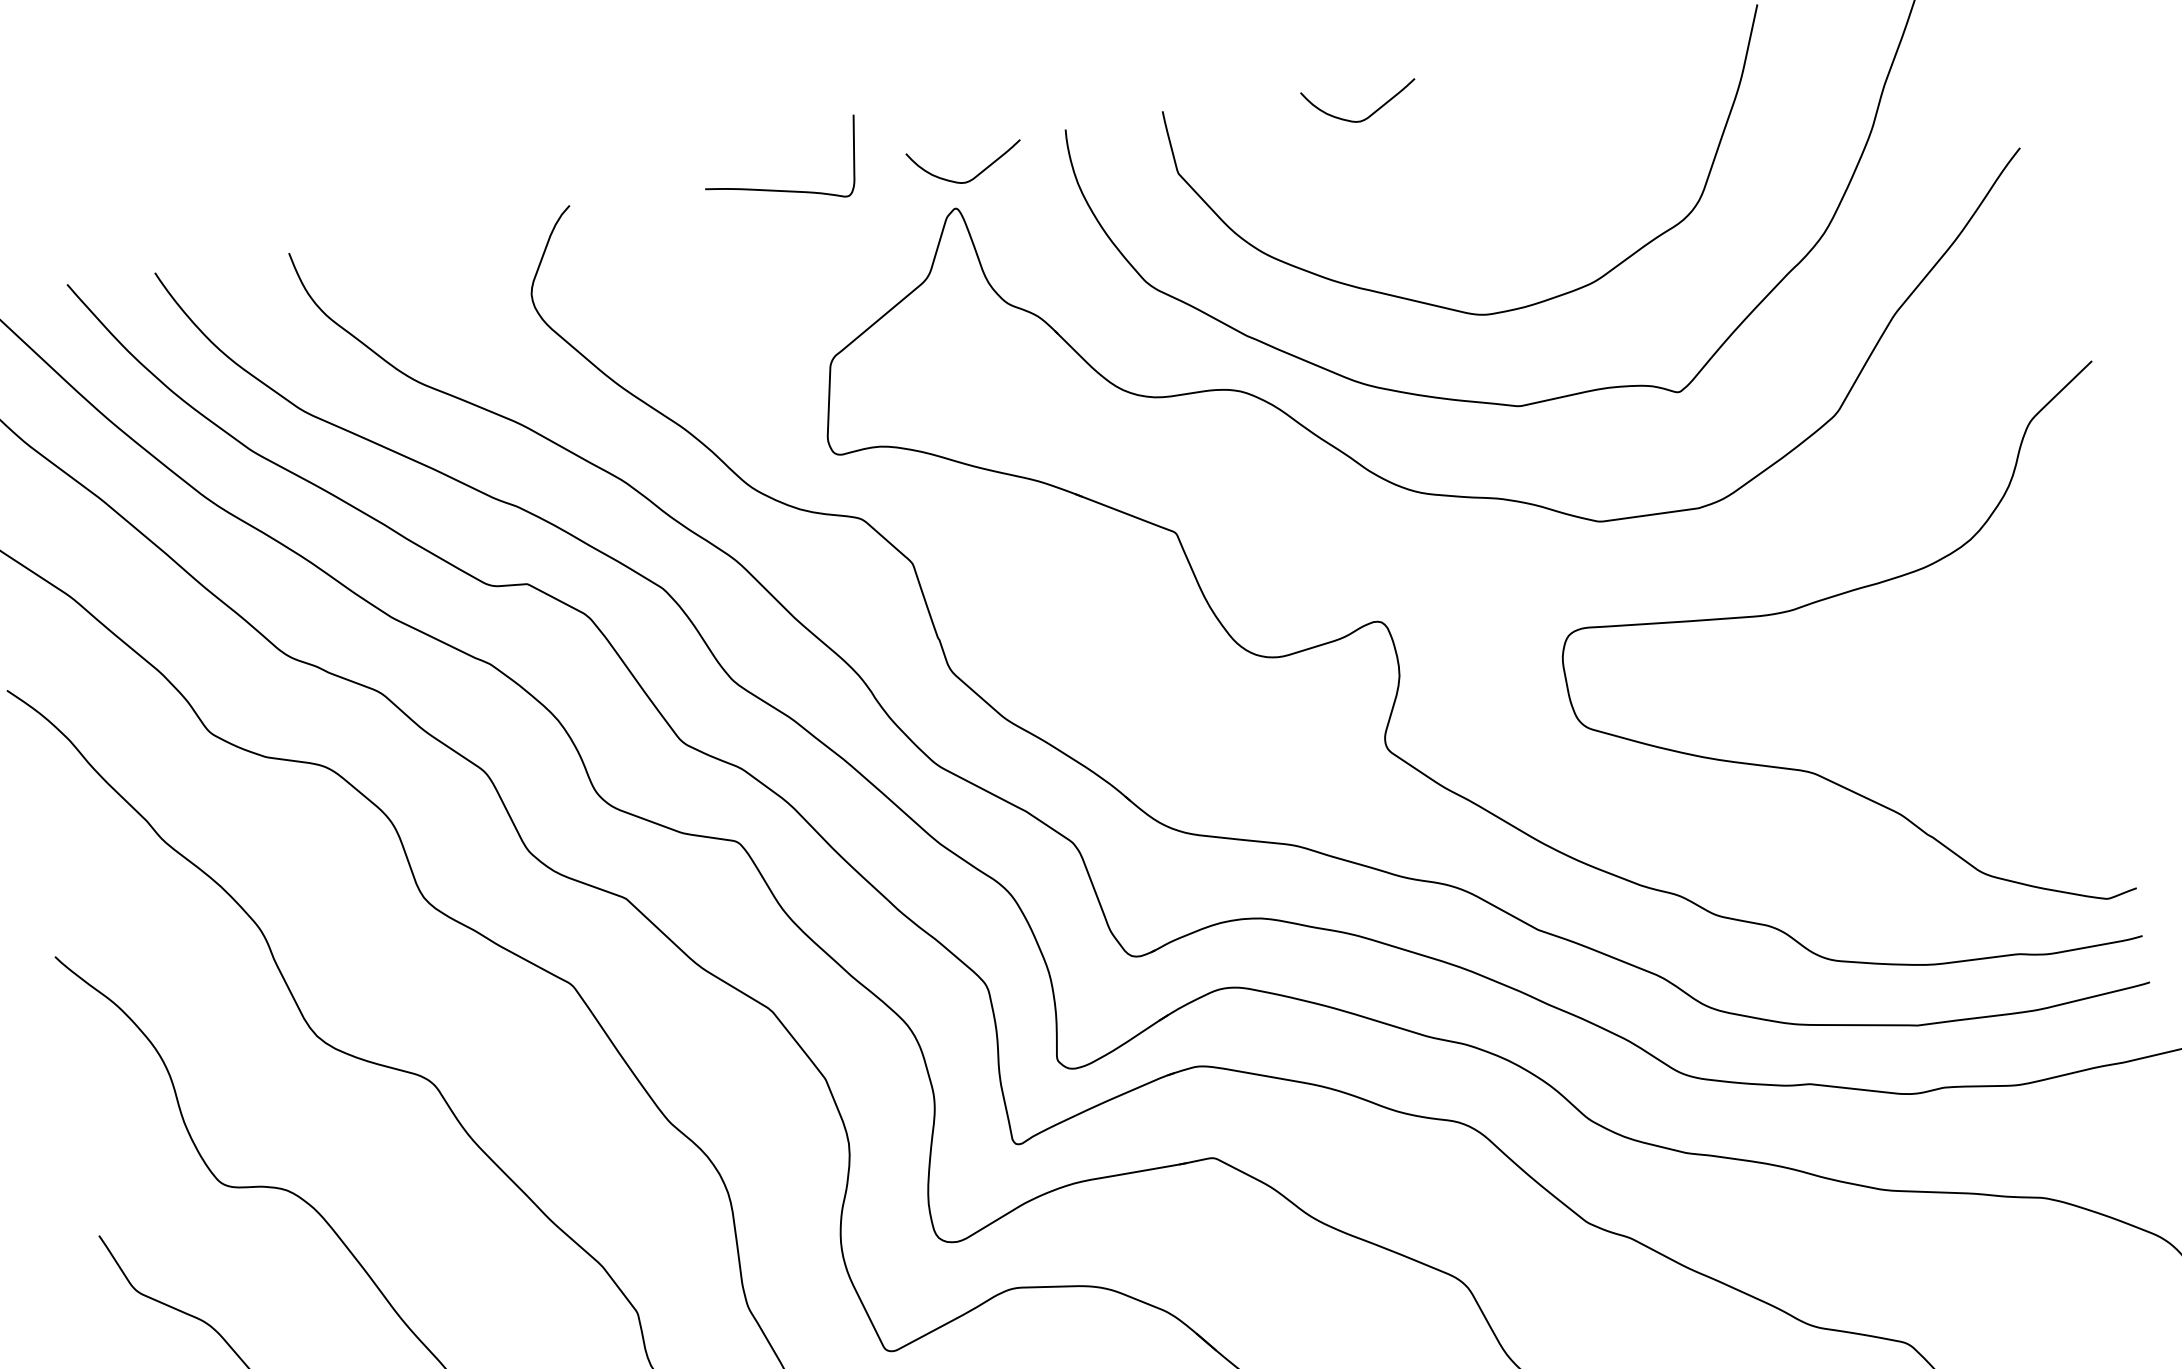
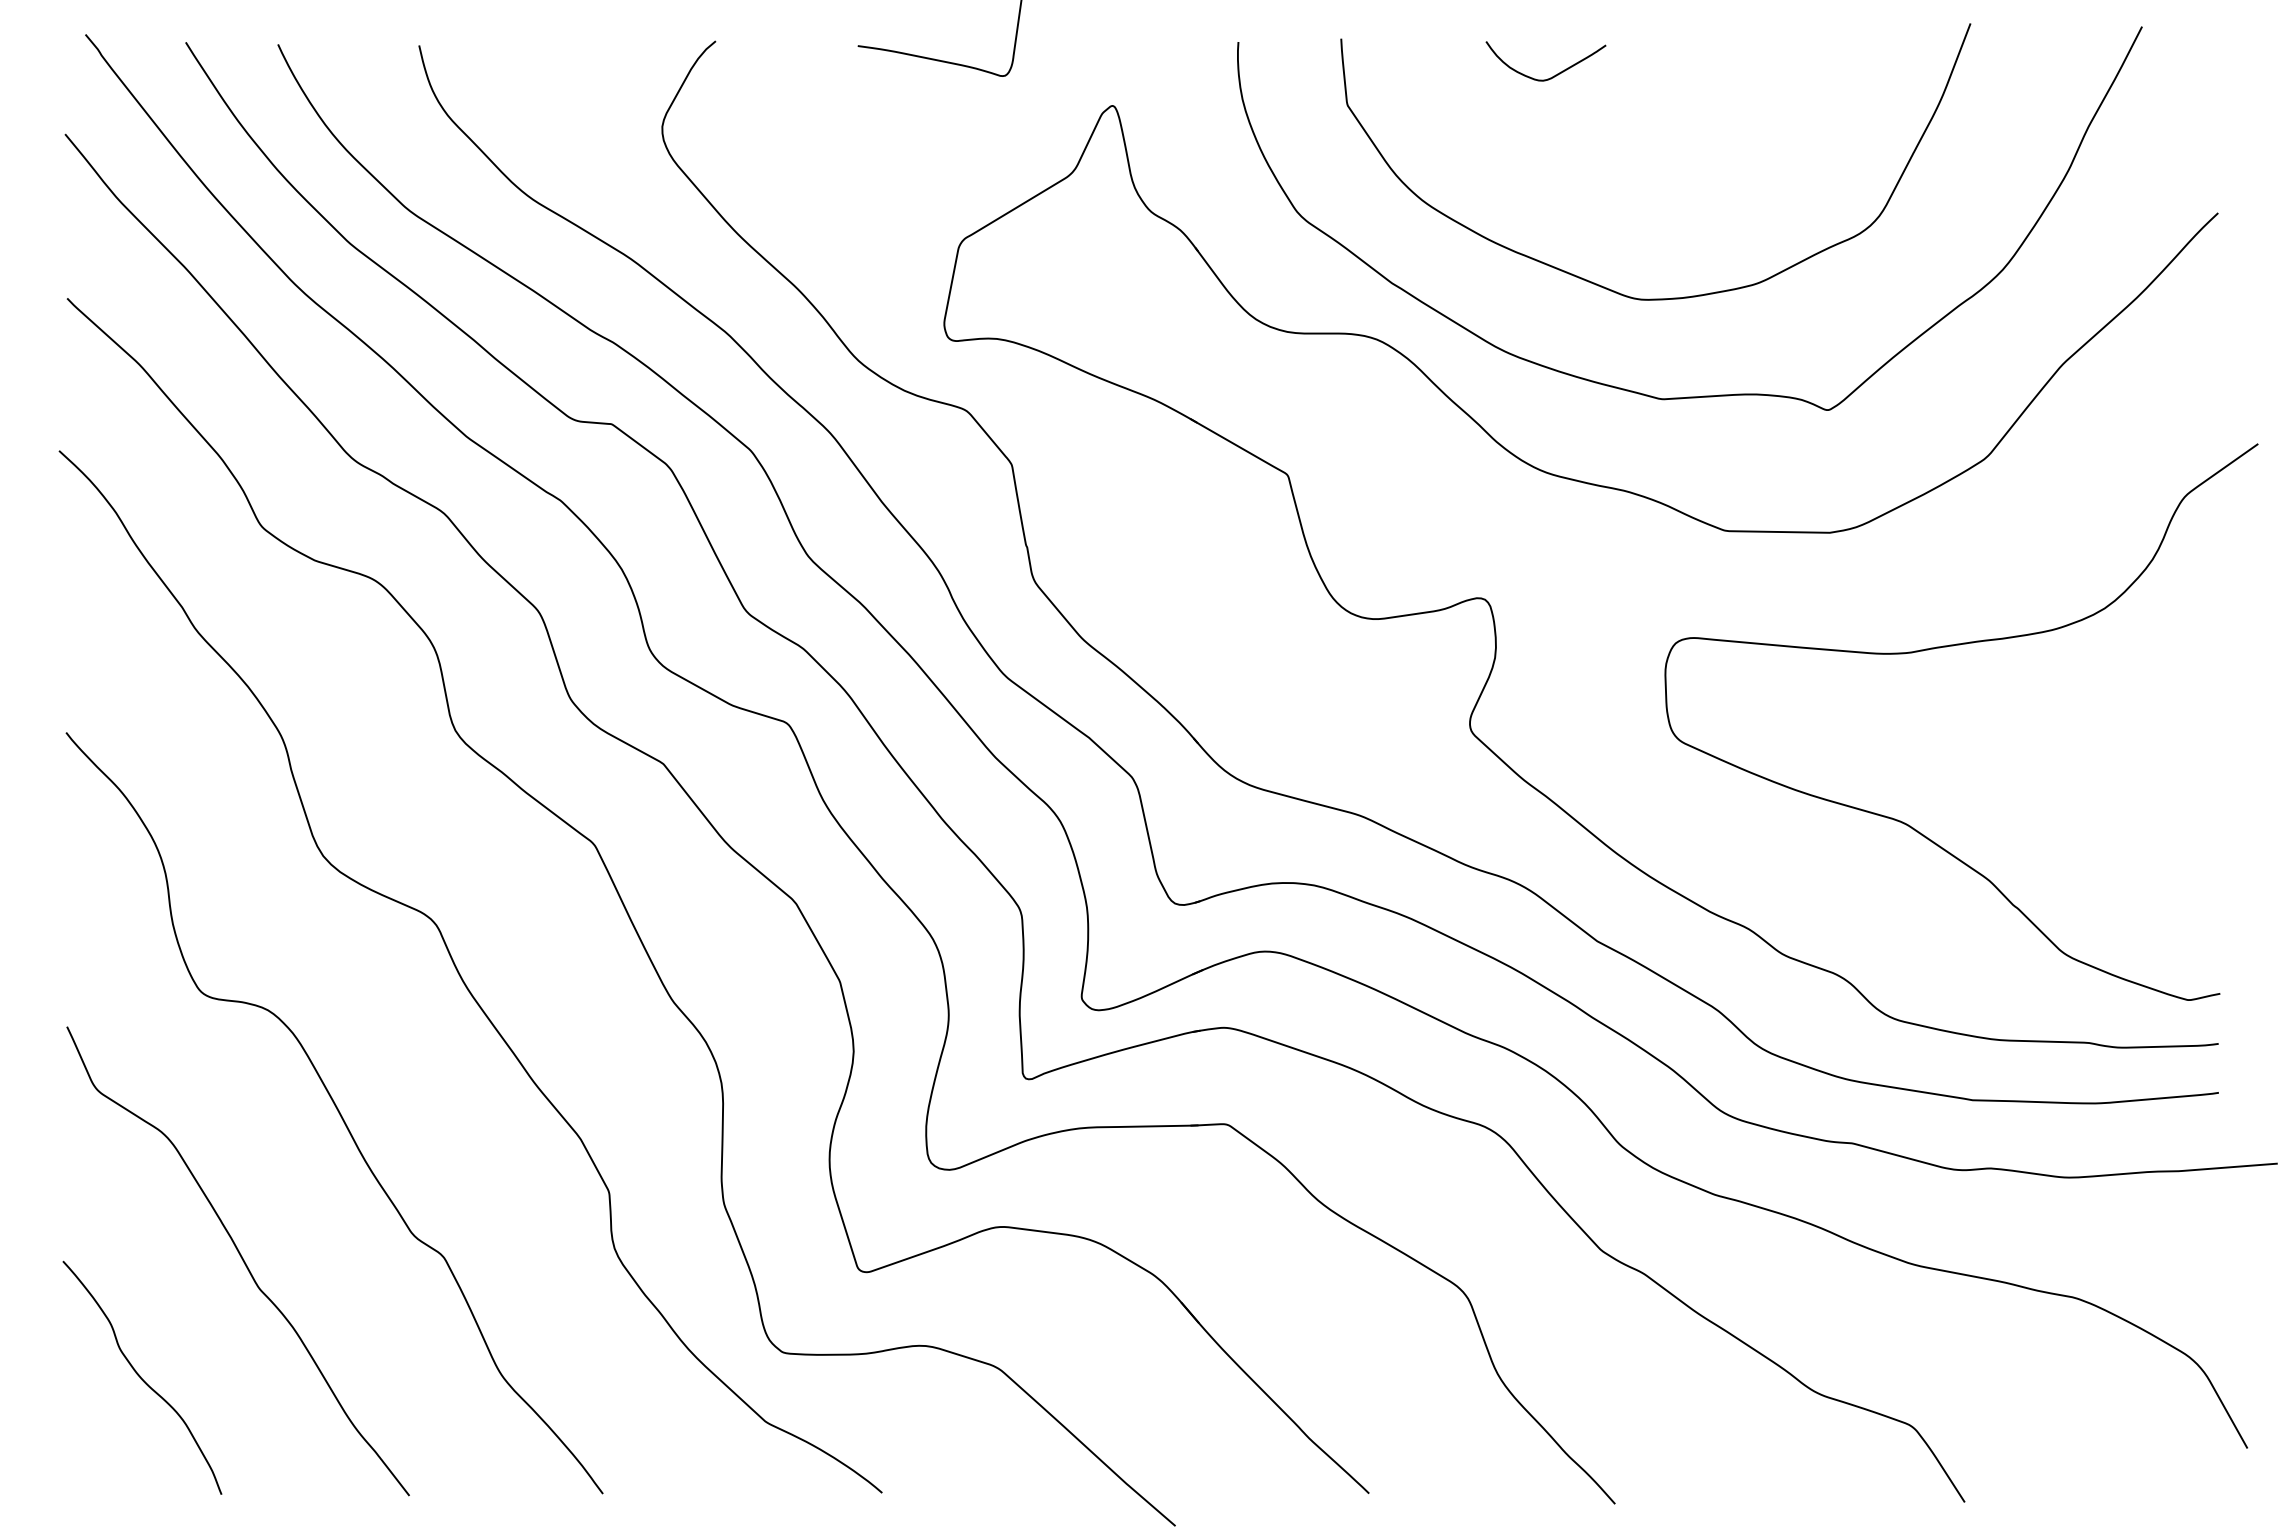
curve: (976, 174) -> (1139, 74), removed

